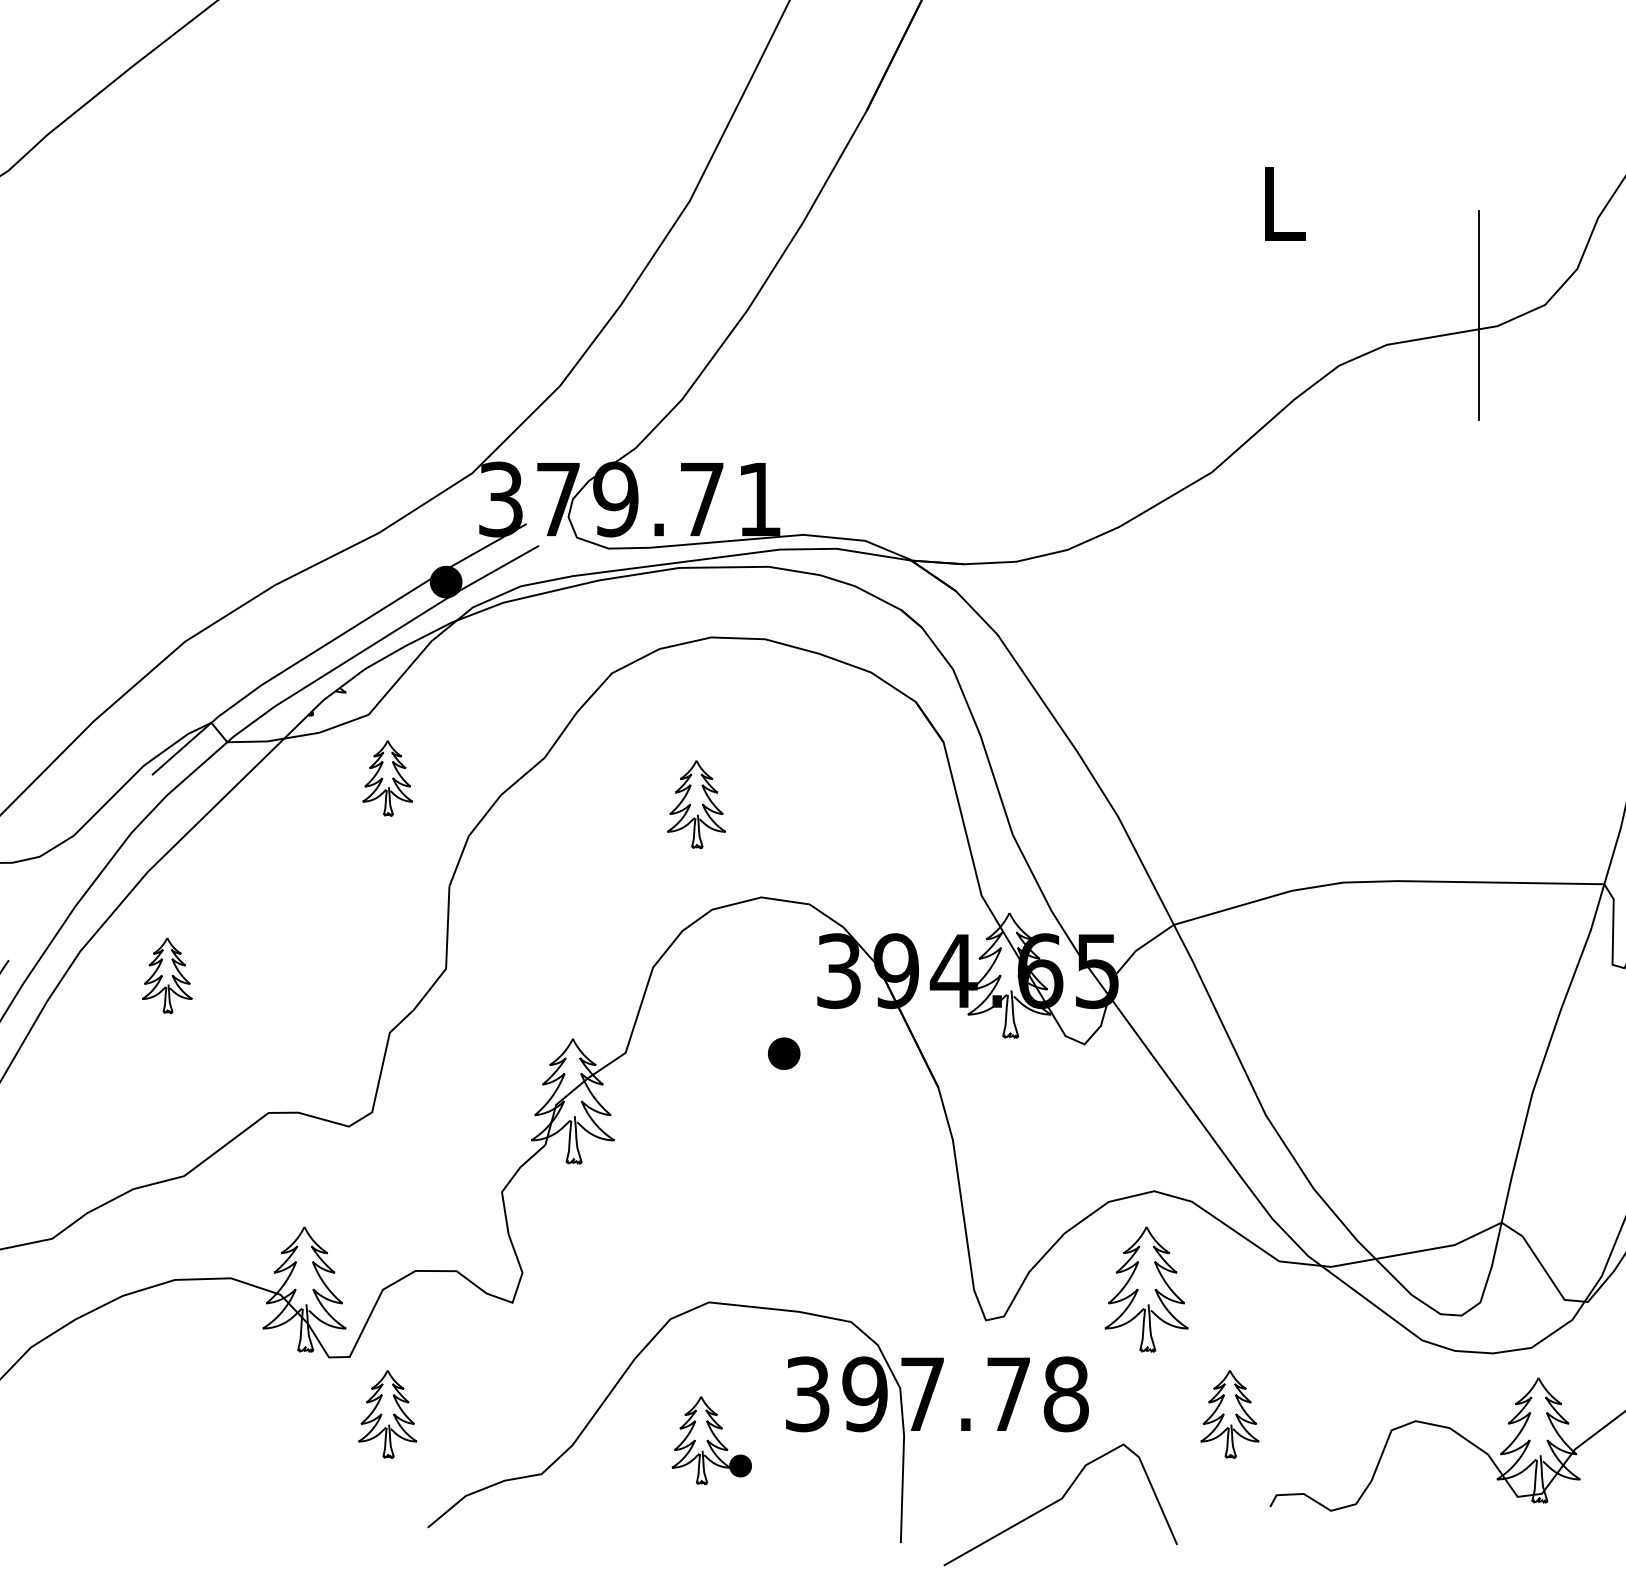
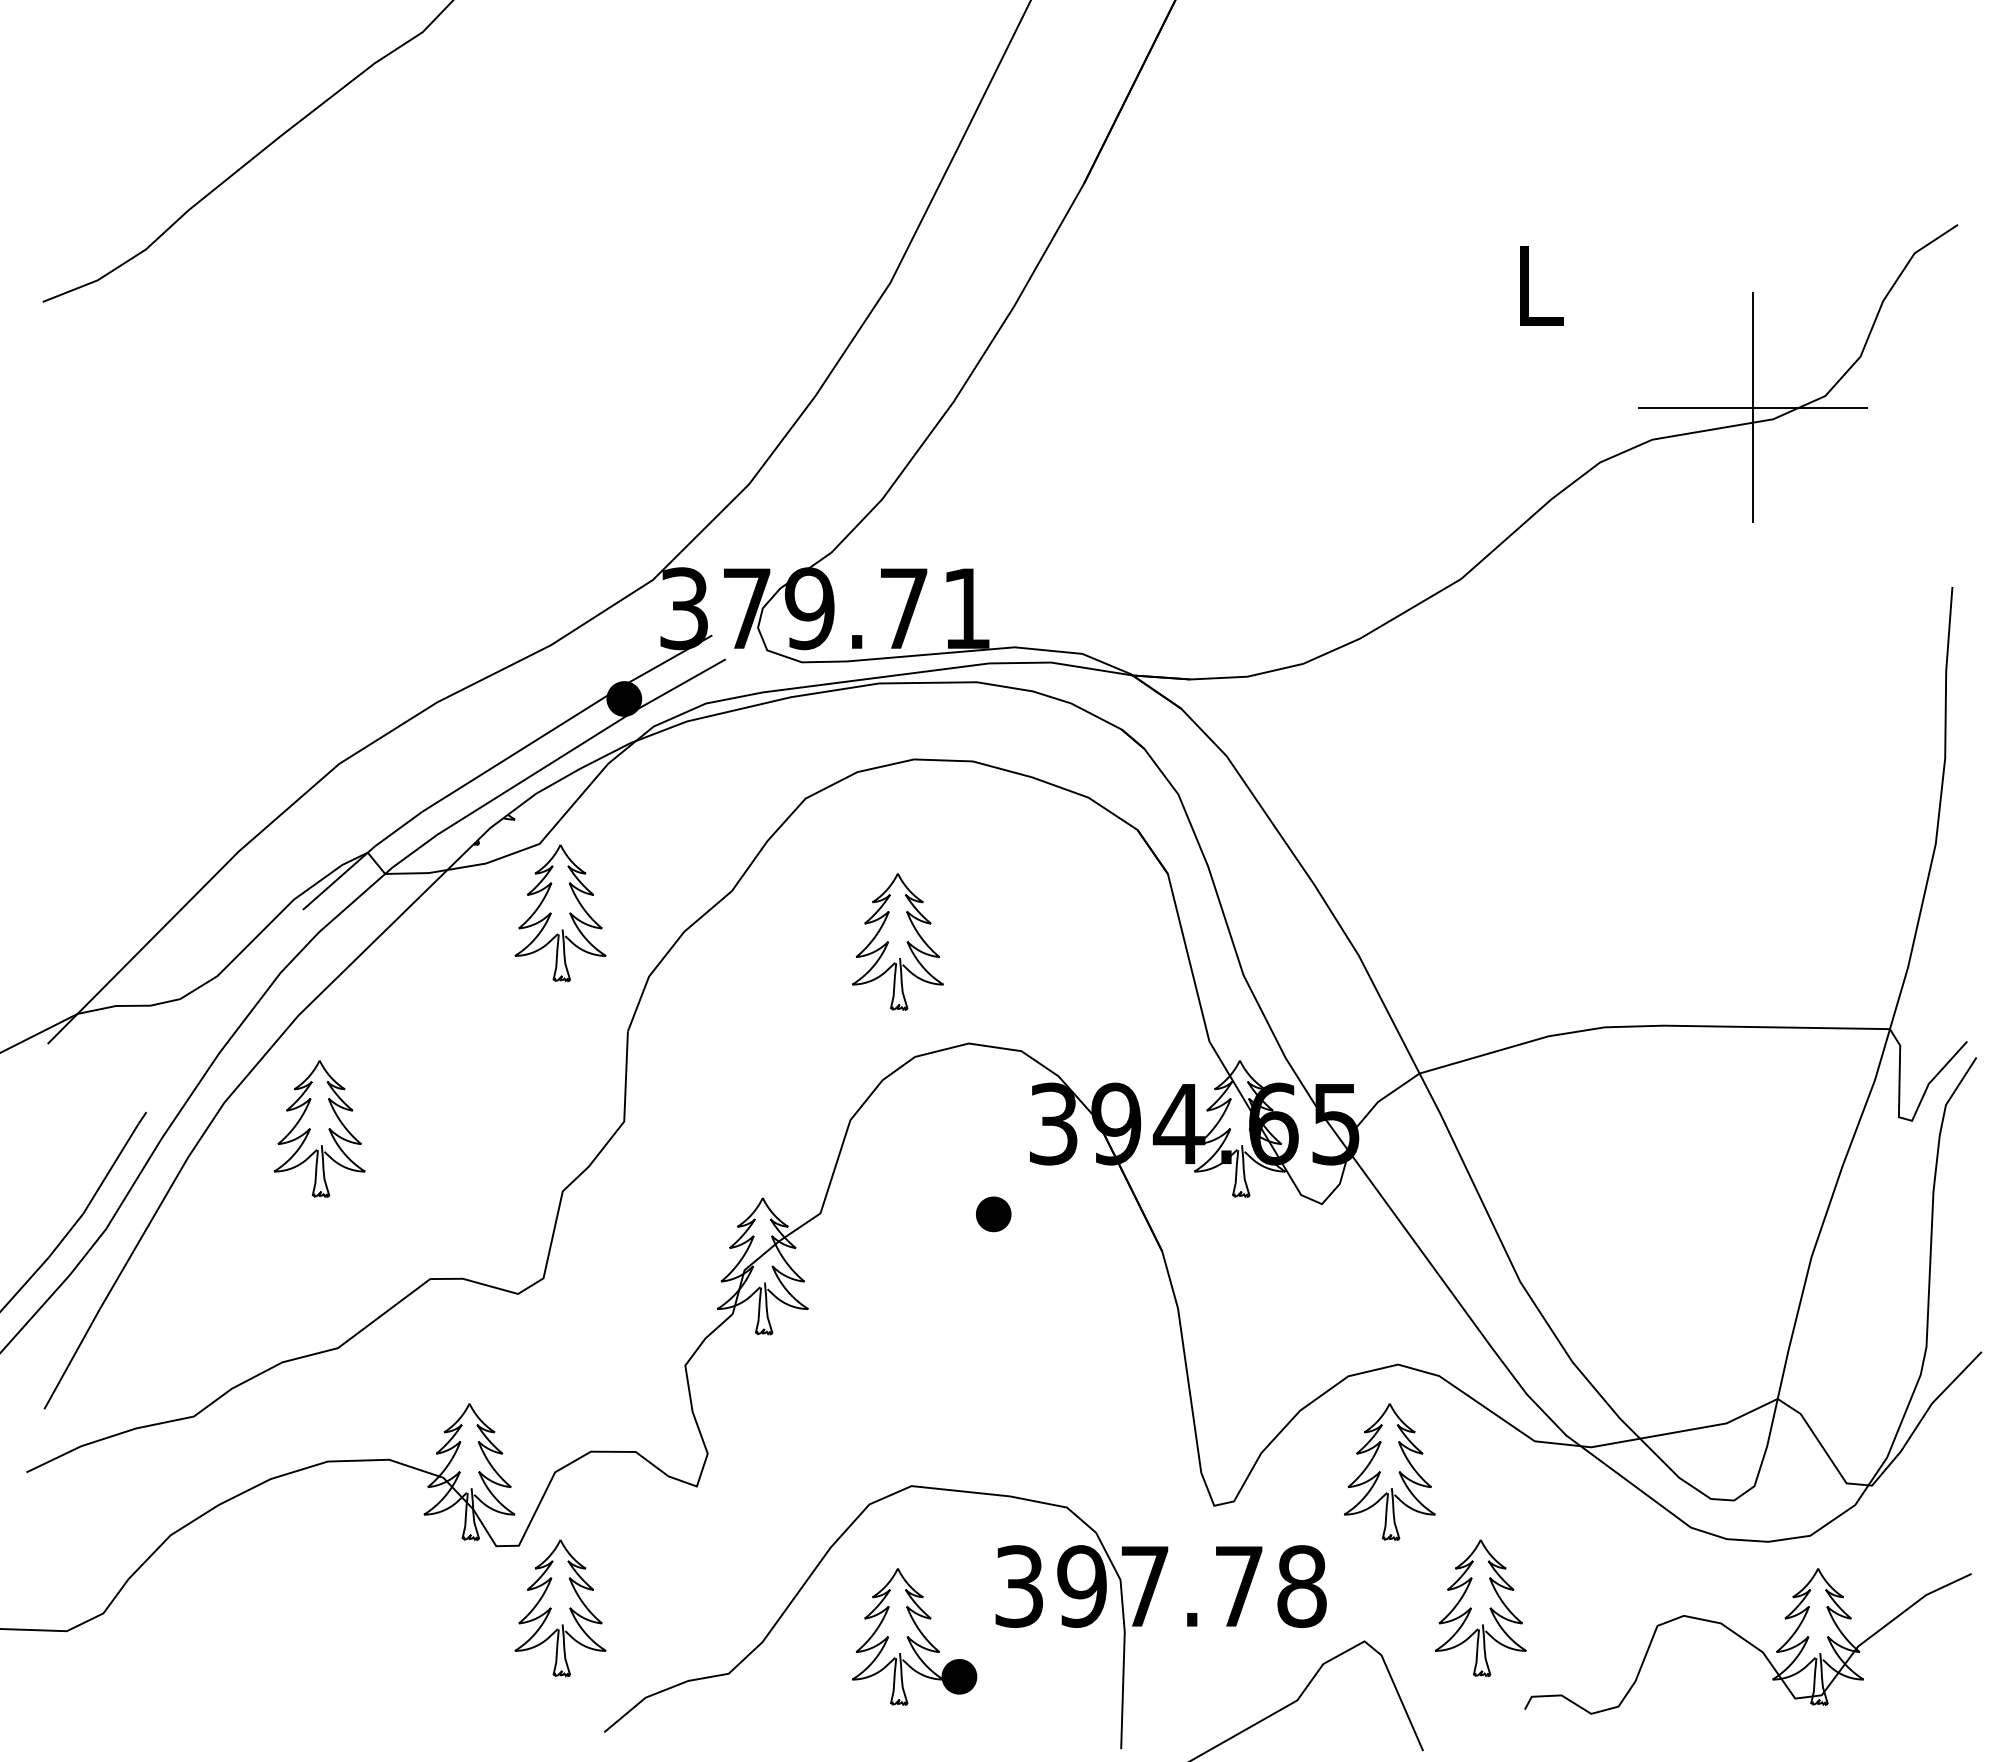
line: (1478, 315) -> (1752, 407), added
part: (387, 778) -> (560, 913), size x1.67
part: (696, 804) -> (897, 941), size x1.43
part: (167, 975) -> (319, 1128), size x1.67
part: (387, 1414) -> (560, 1608), size x1.43
part: (1229, 1414) -> (1480, 1608), size x1.43
part: (711, 1440) -> (914, 1636), size x1.43

